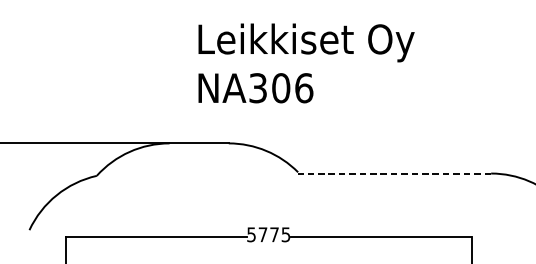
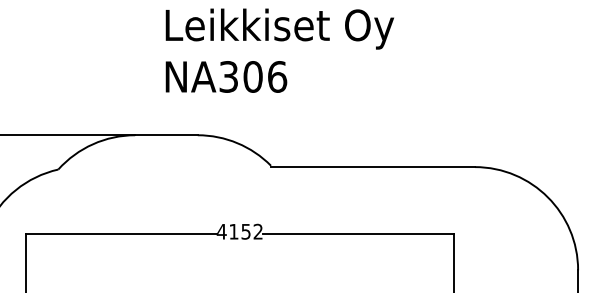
line: (394, 173) -> (372, 167), dashed -> solid
text: (268, 234) -> (239, 231), 5775 -> 4152

